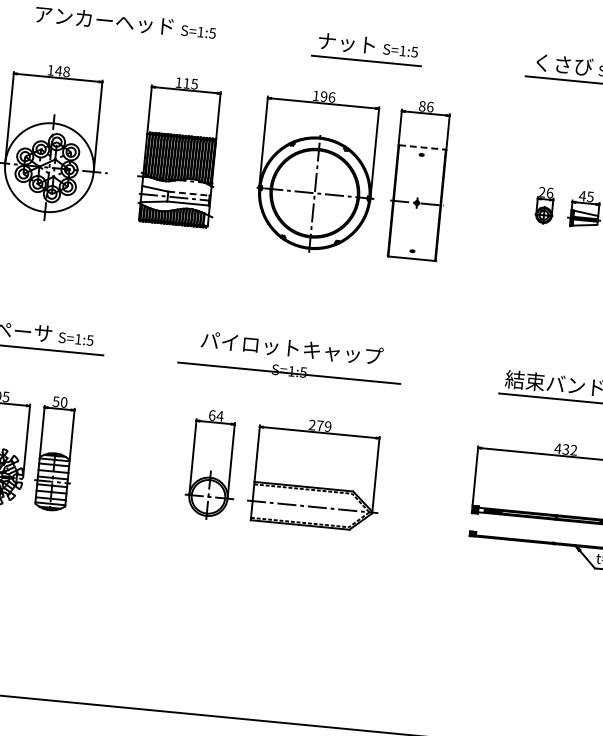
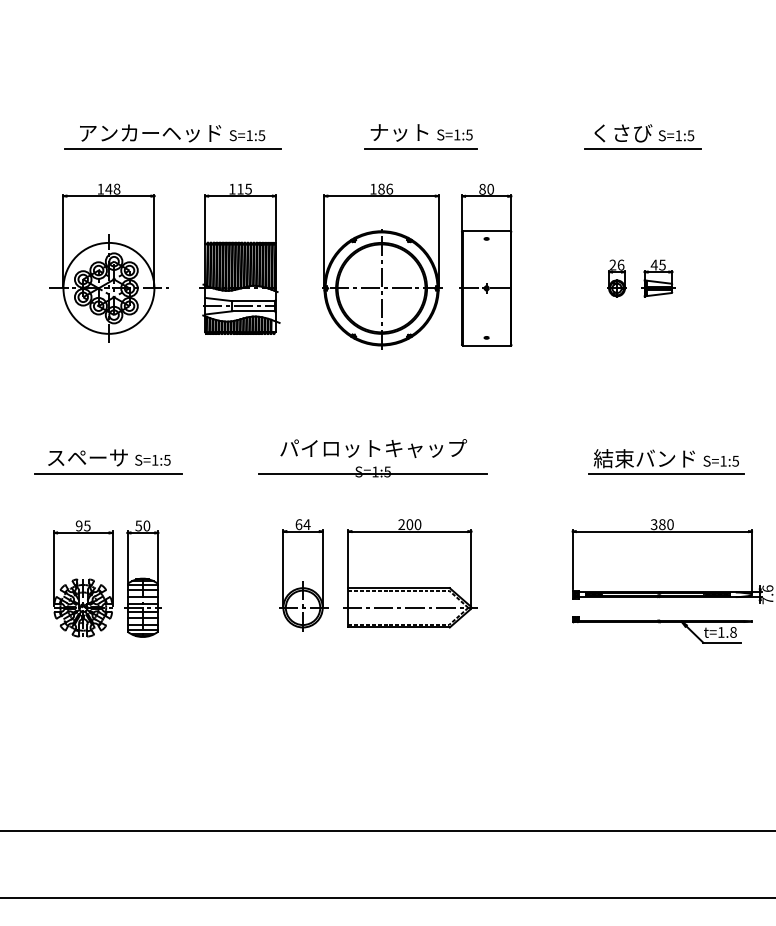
line: (124, 37) -> (172, 148), added
text: (324, 96) -> (381, 188), 196 -> 186
text: (430, 107) -> (490, 189), 86 -> 80
line: (422, 147) -> (486, 231), dashed -> solid
line: (189, 194) -> (254, 301), dashed -> solid
text: (323, 426) -> (413, 524), 279 -> 200
text: (565, 449) -> (661, 524), 432 -> 380

